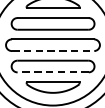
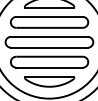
line: (54, 50) -> (50, 47), dashed -> solid
line: (53, 72) -> (49, 67), dashed -> solid

